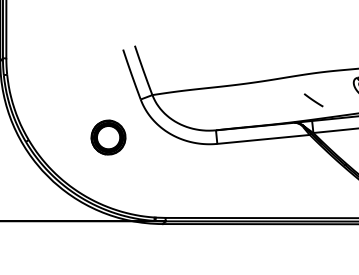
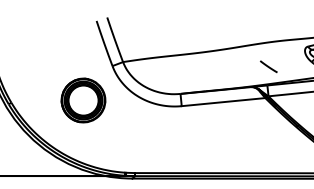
part: (108, 137) -> (83, 100), size x1.43

